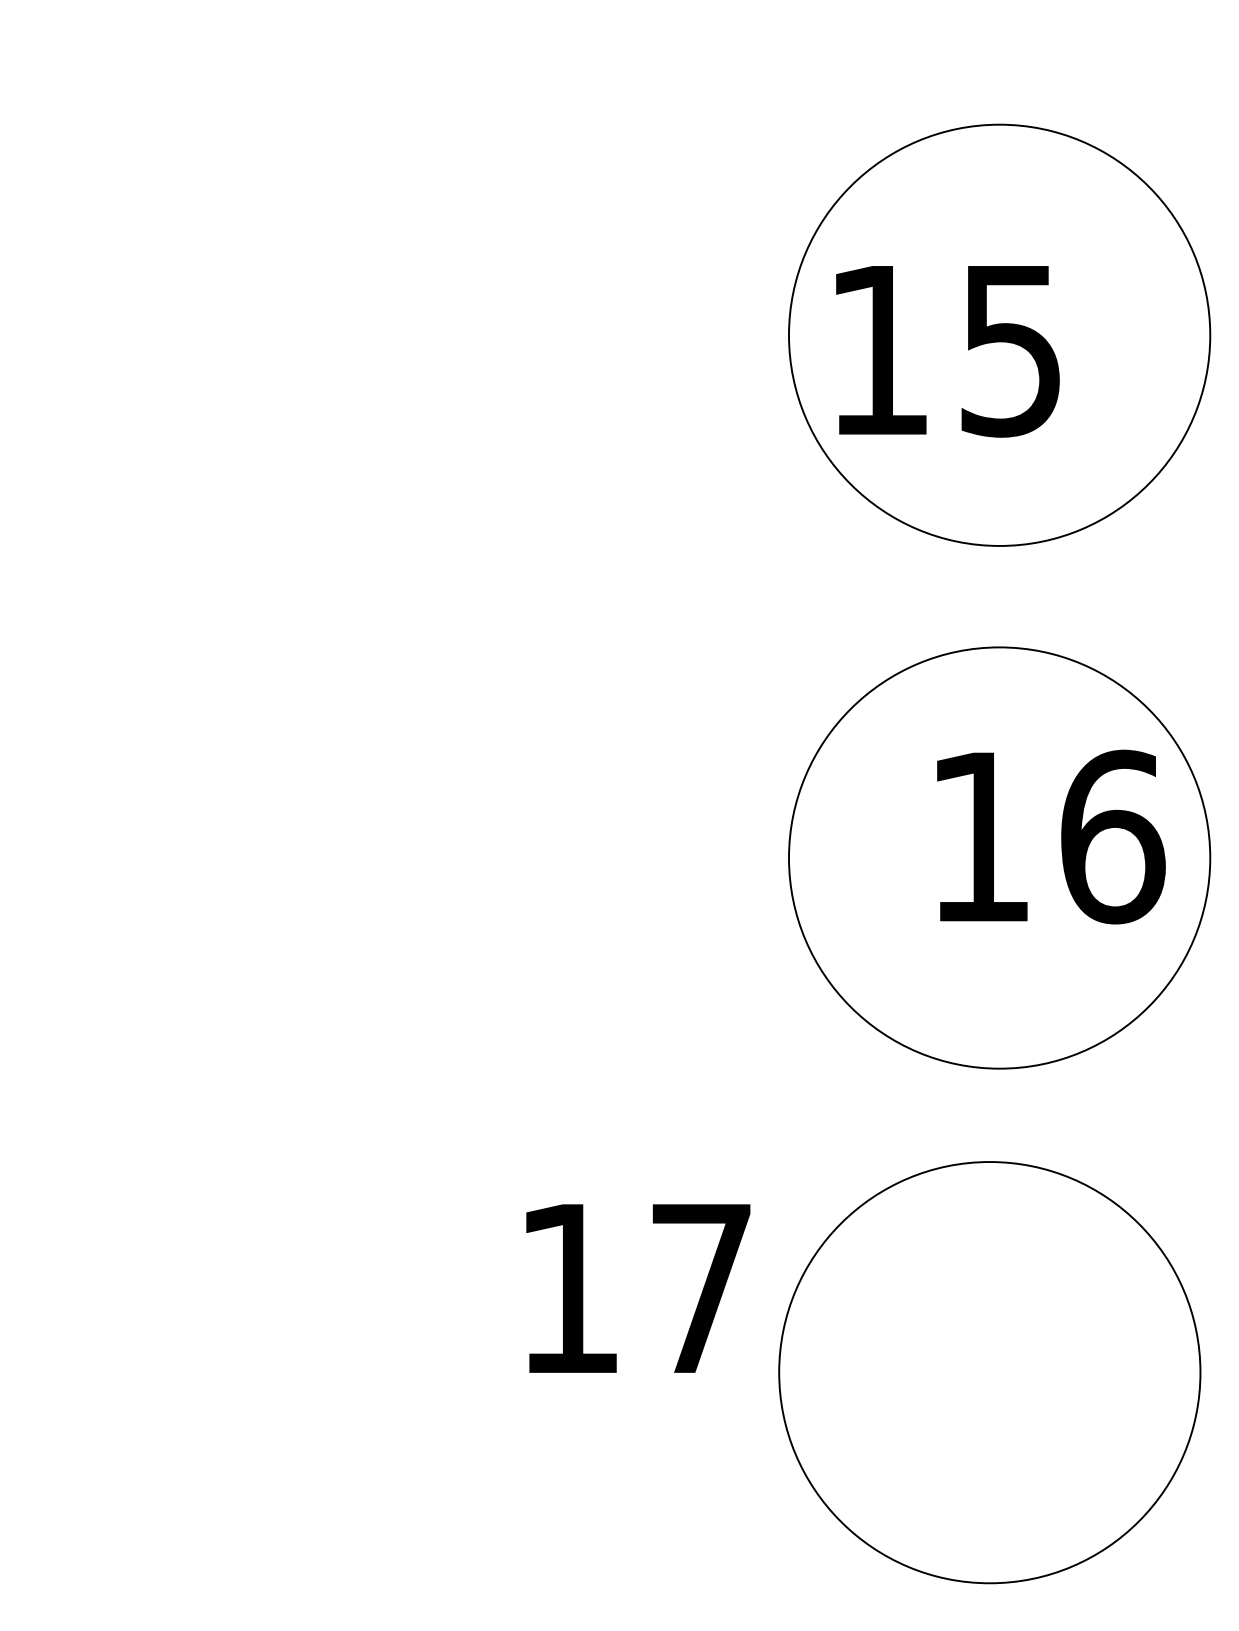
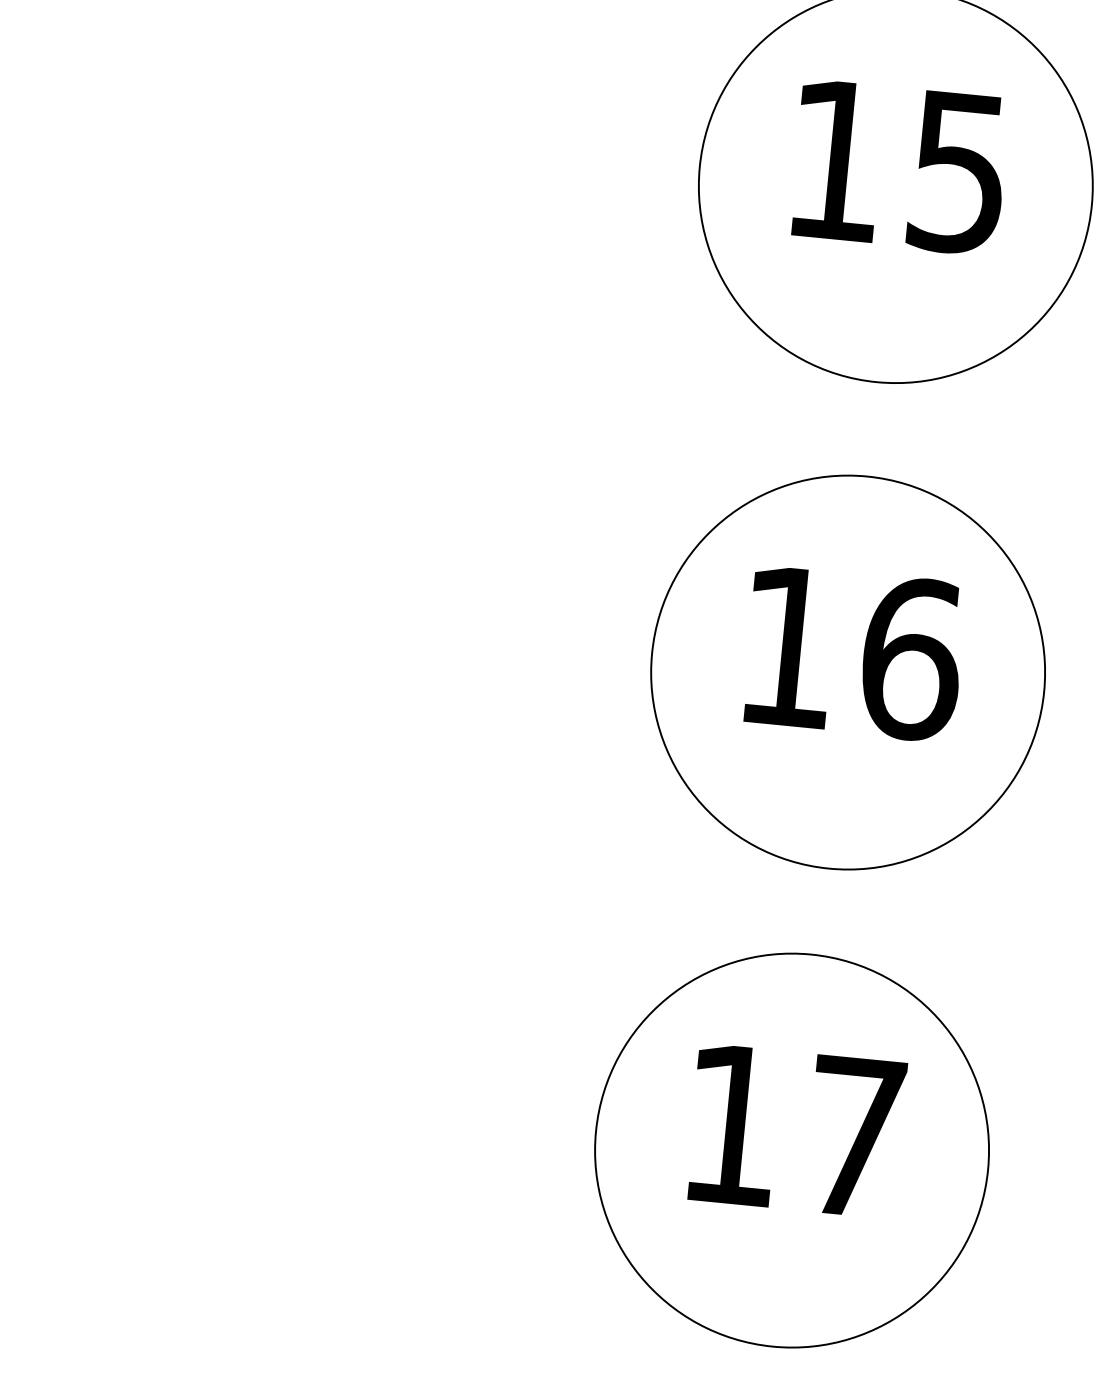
text: (947, 351) -> (899, 167), moved
text: (1051, 836) -> (854, 652), moved
text: (638, 1288) -> (796, 1131), moved

